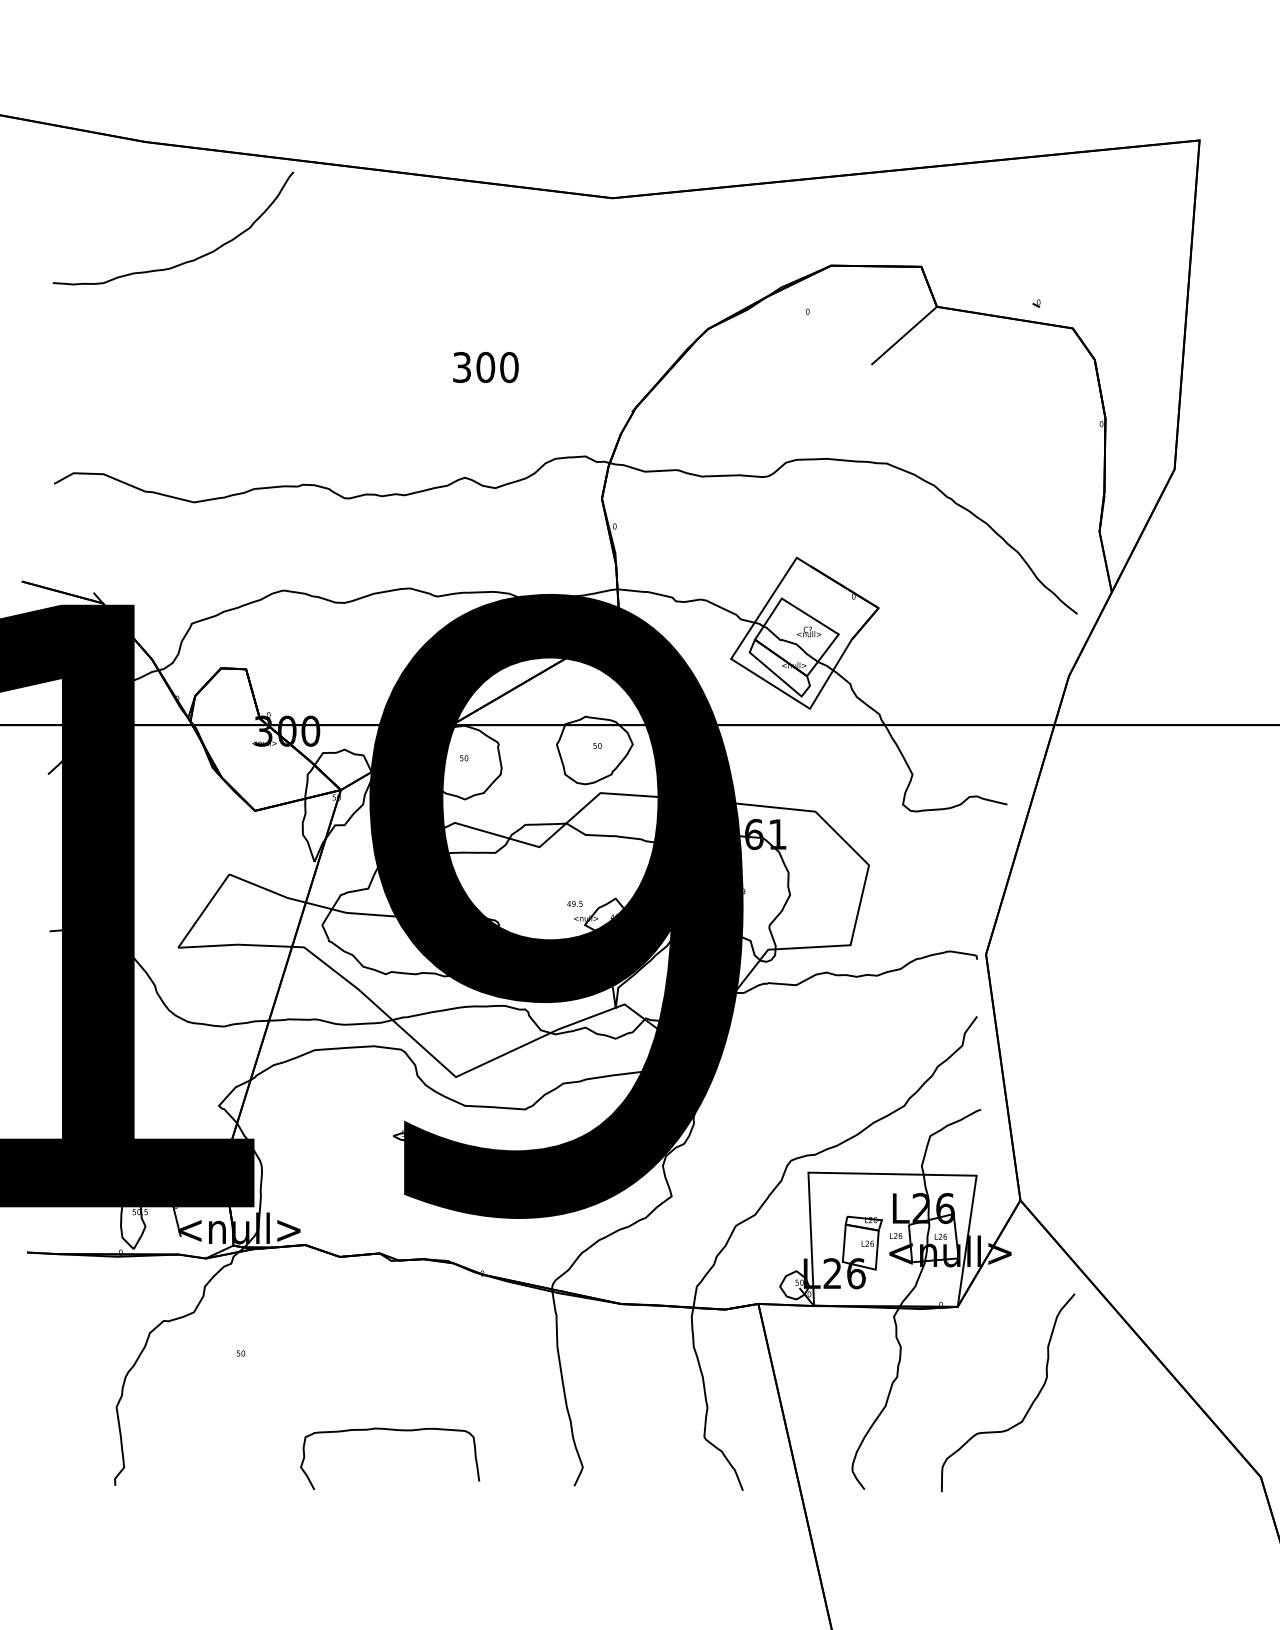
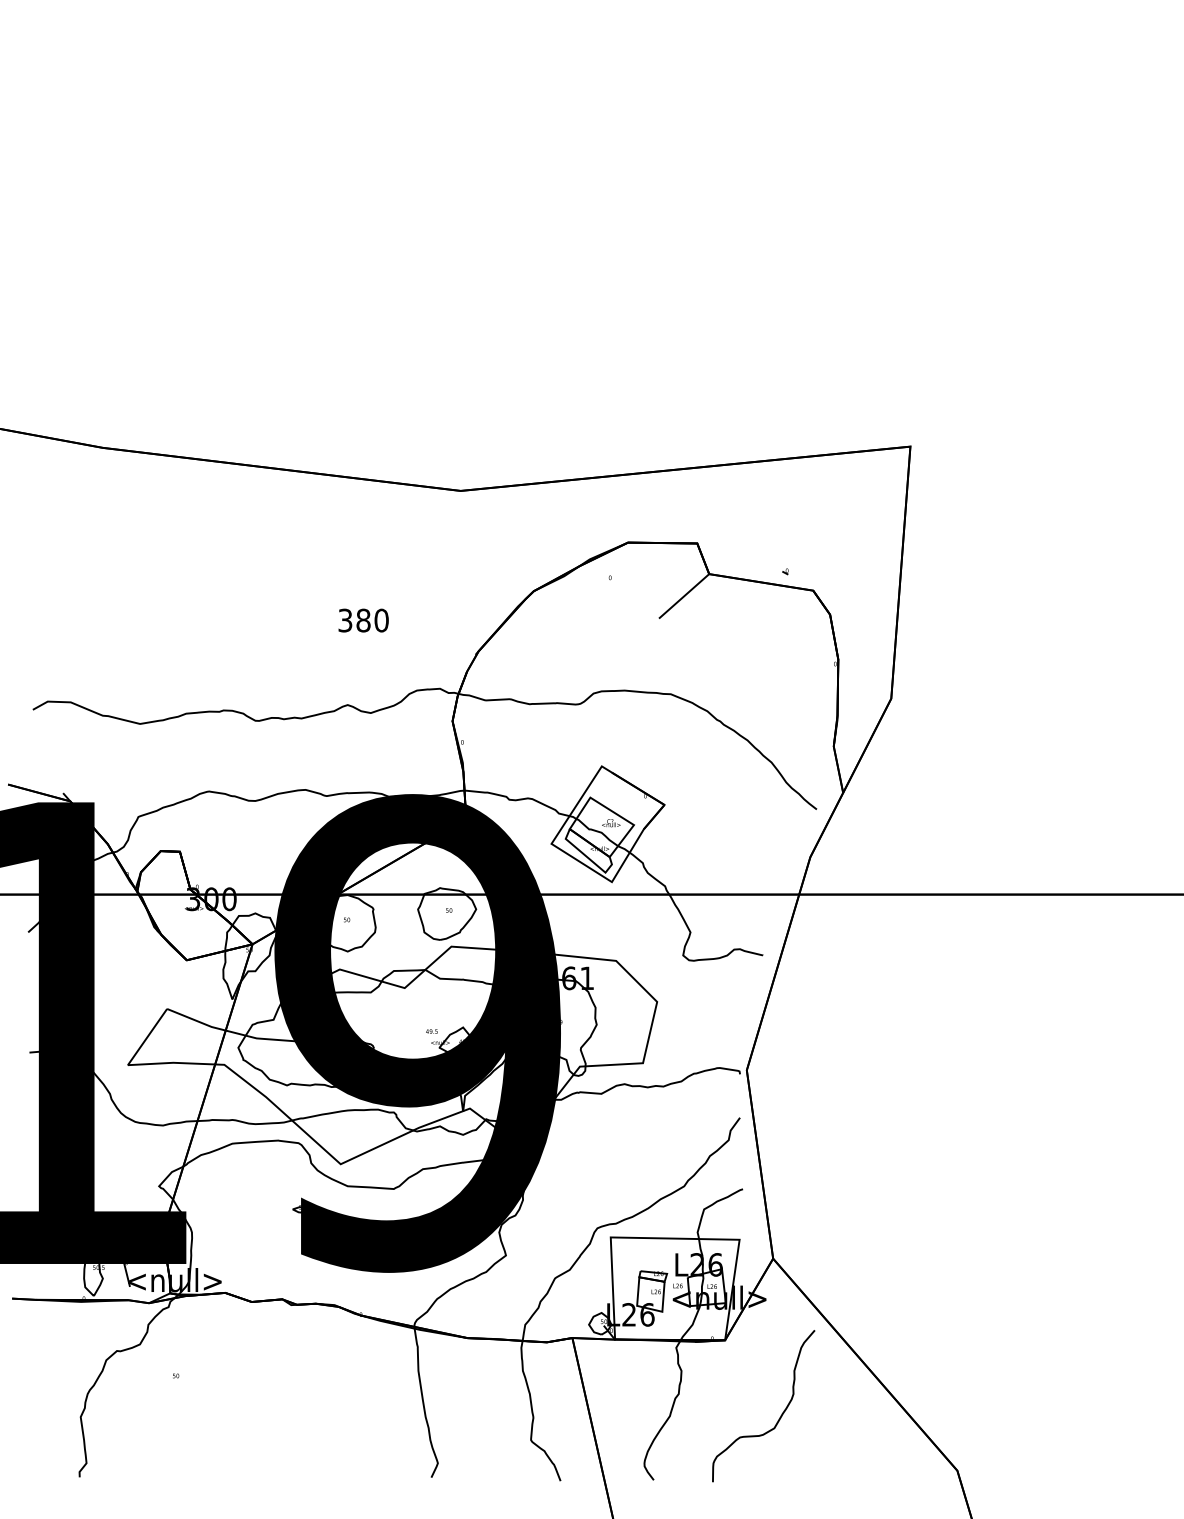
curve: (184, 261) -> (132, 539), removed
text: (485, 367) -> (363, 620), 300 -> 380
curve: (390, 1431) -> (290, 1435), removed

